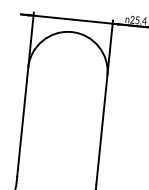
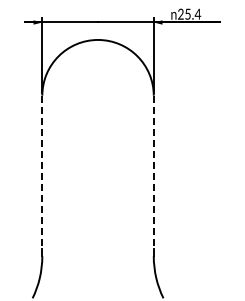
line: (22, 122) -> (42, 172), solid -> dashed
line: (101, 130) -> (153, 172), solid -> dashed

